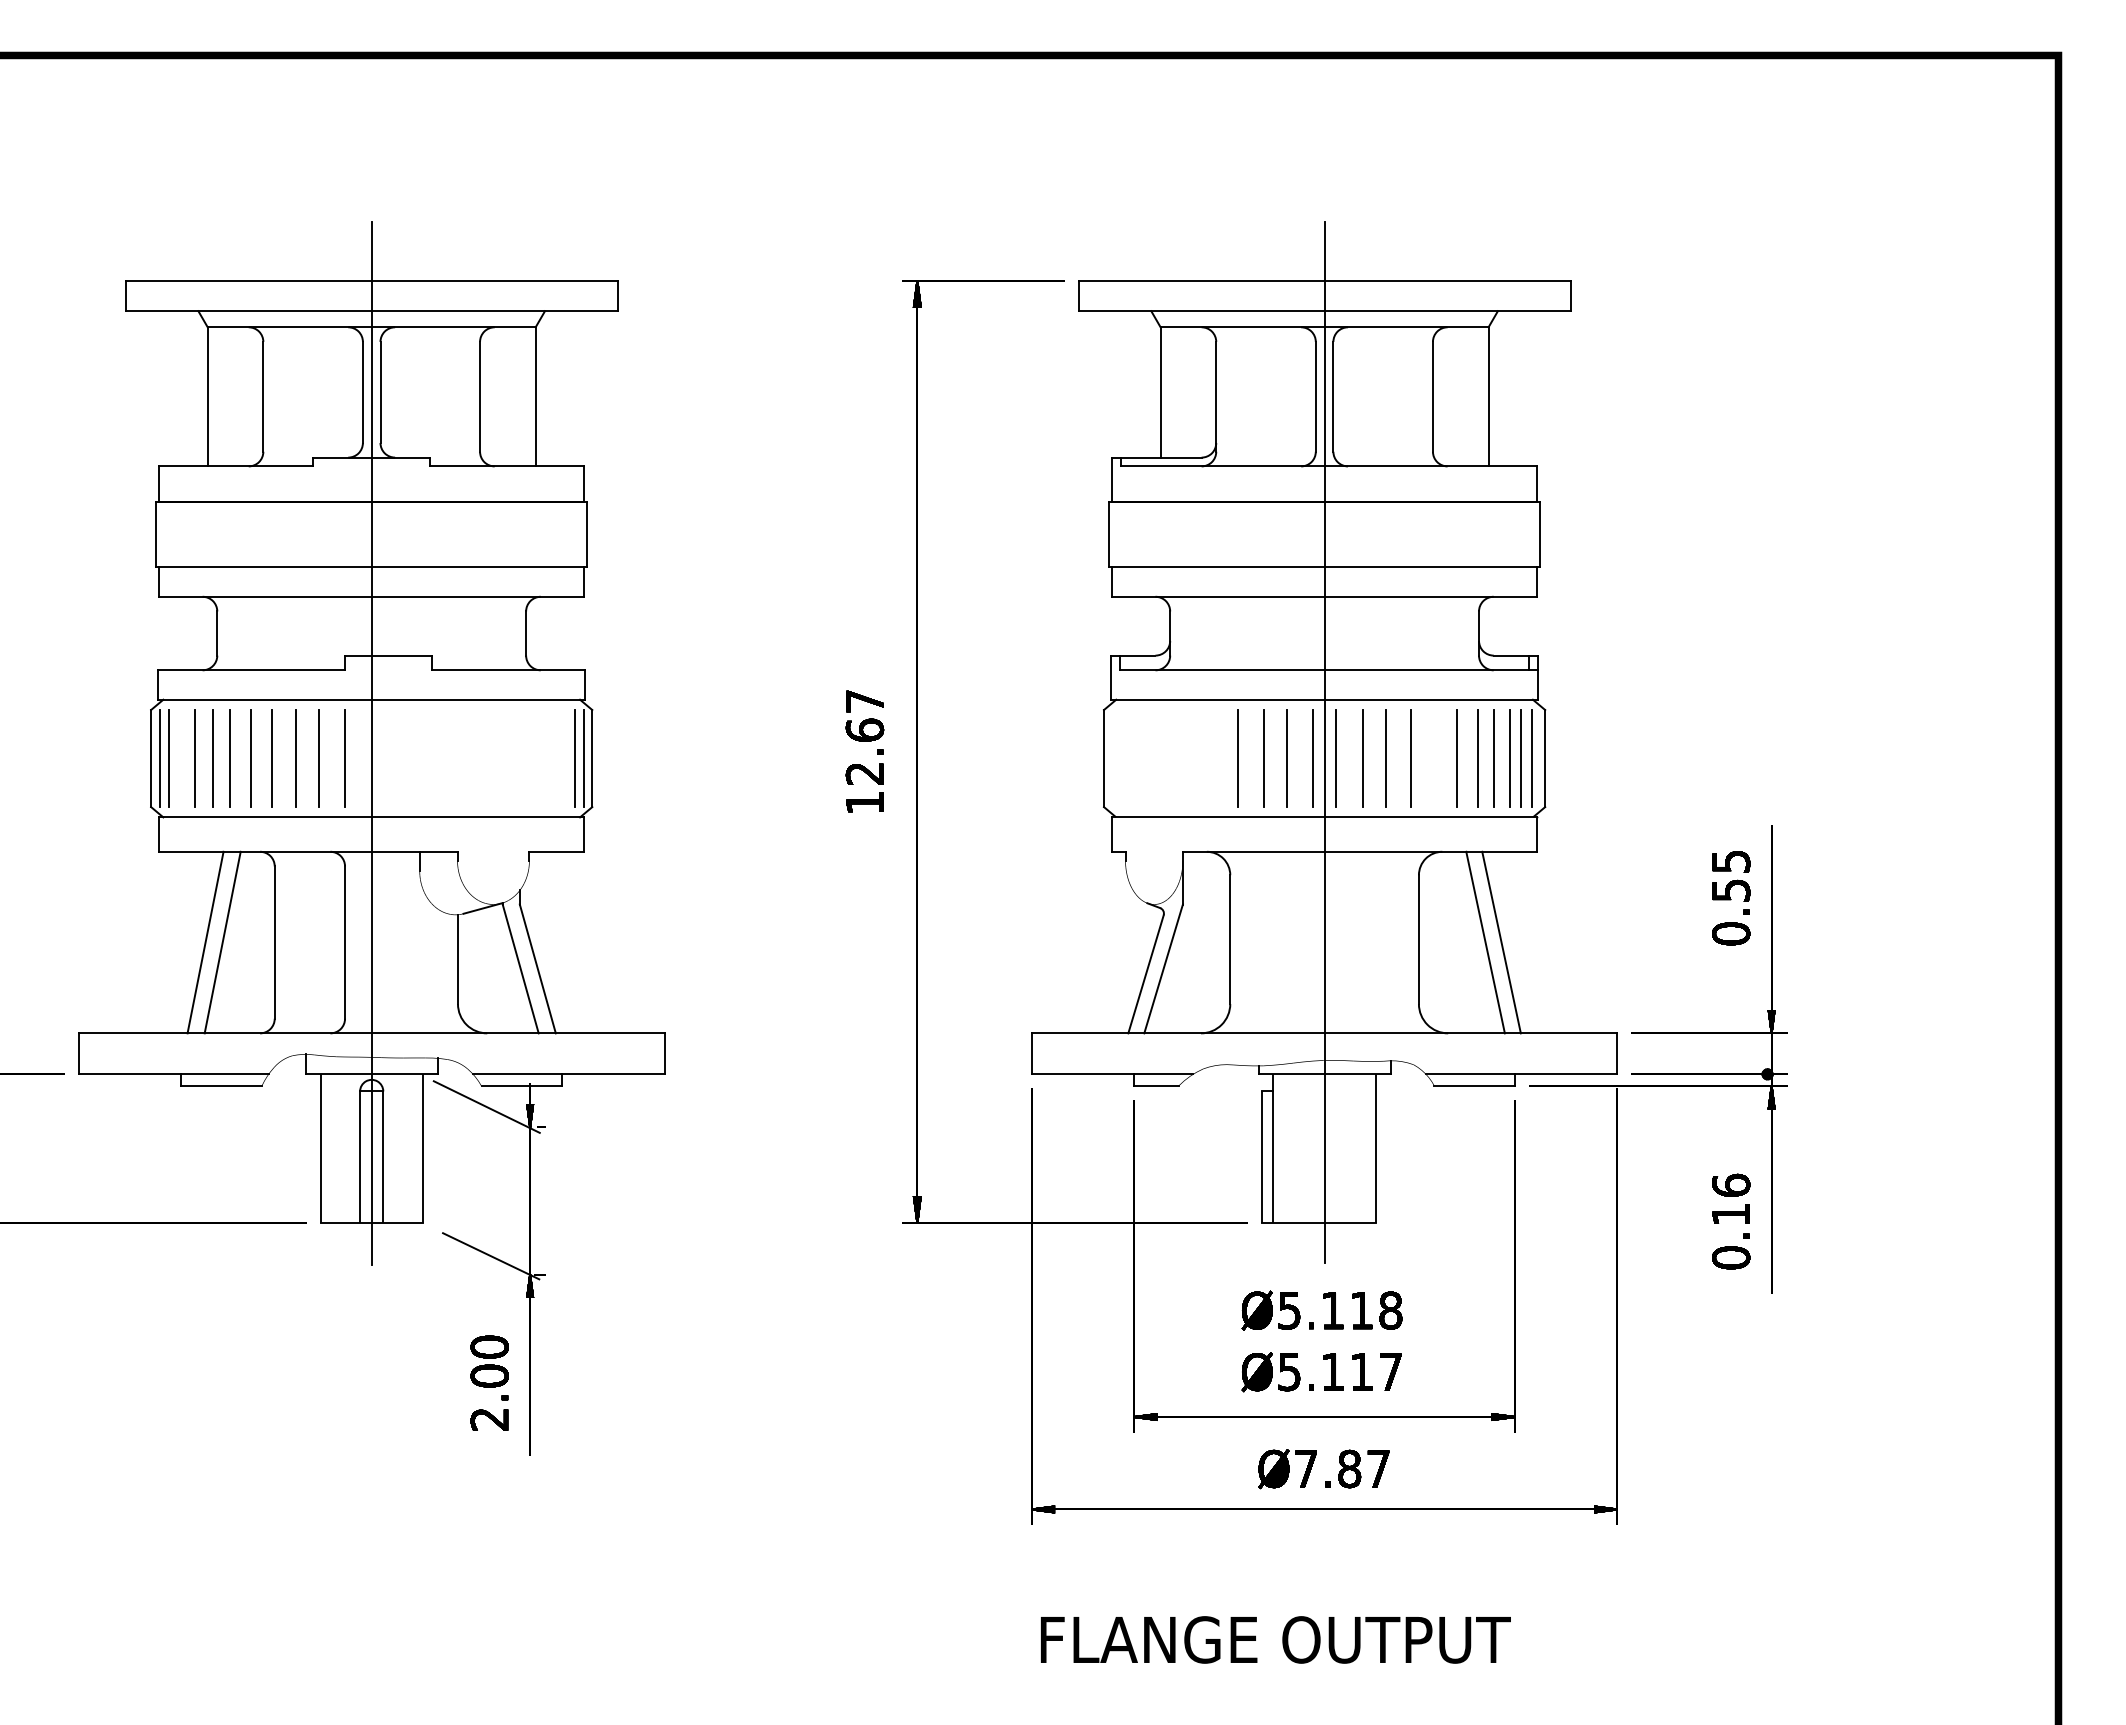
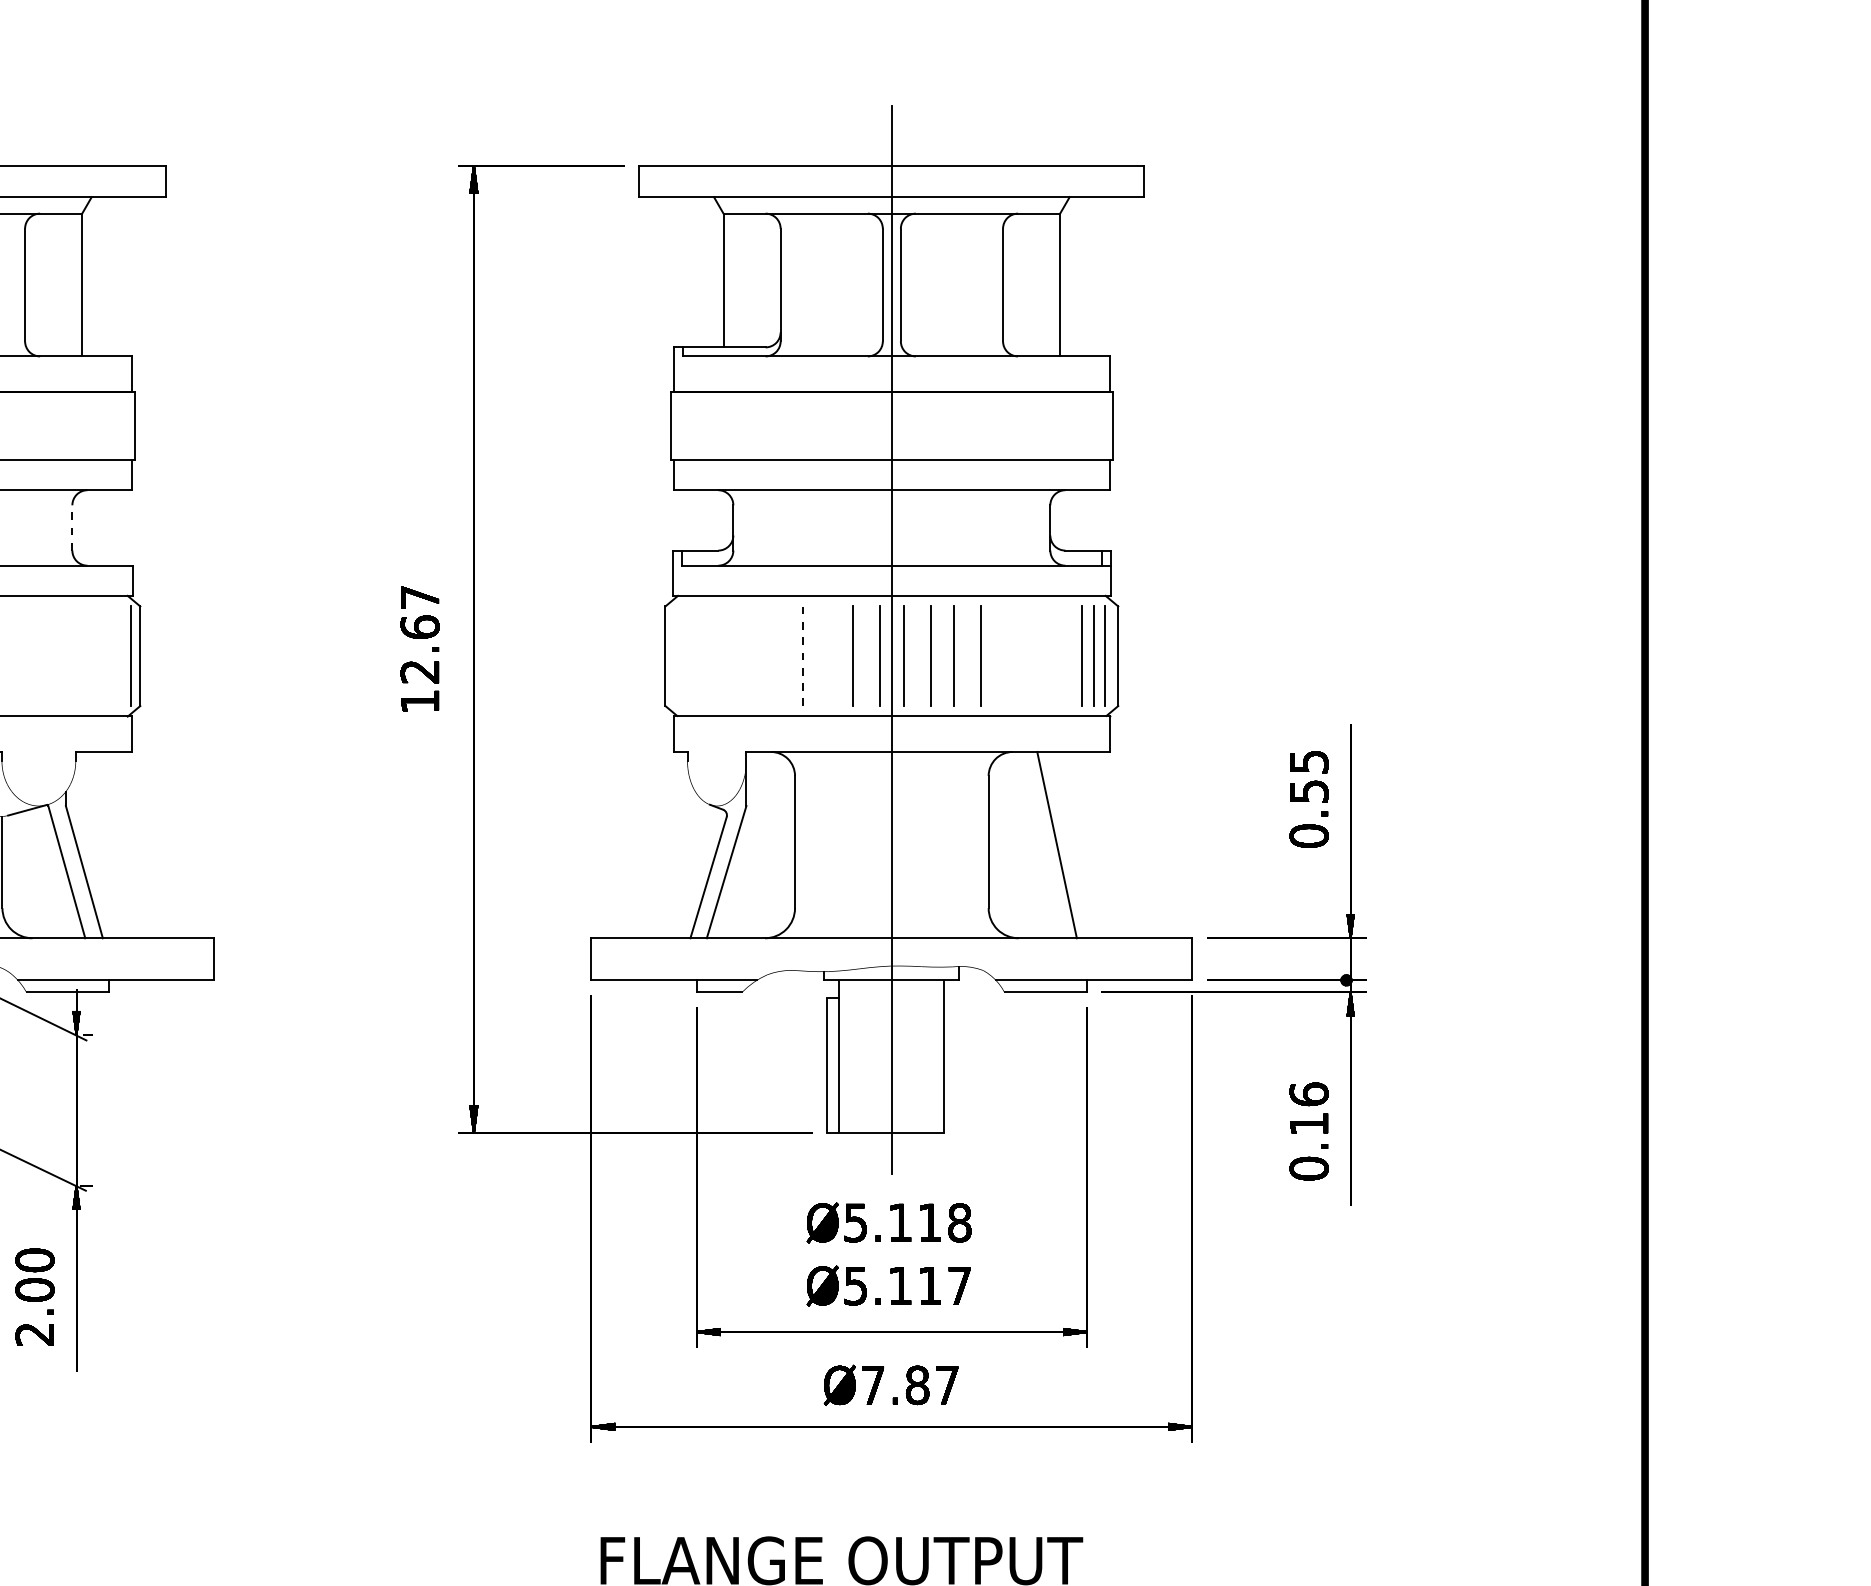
line: (526, 633) -> (72, 527), solid -> dashed
line: (574, 758) -> (122, 656), removed
line: (1238, 758) -> (803, 656), solid -> dashed
line: (1263, 758) -> (829, 656), removed
line: (1456, 758) -> (1027, 656), removed
line: (1477, 758) -> (1048, 656), removed
line: (1493, 758) -> (1065, 656), removed
line: (1501, 942) -> (1073, 845), removed

